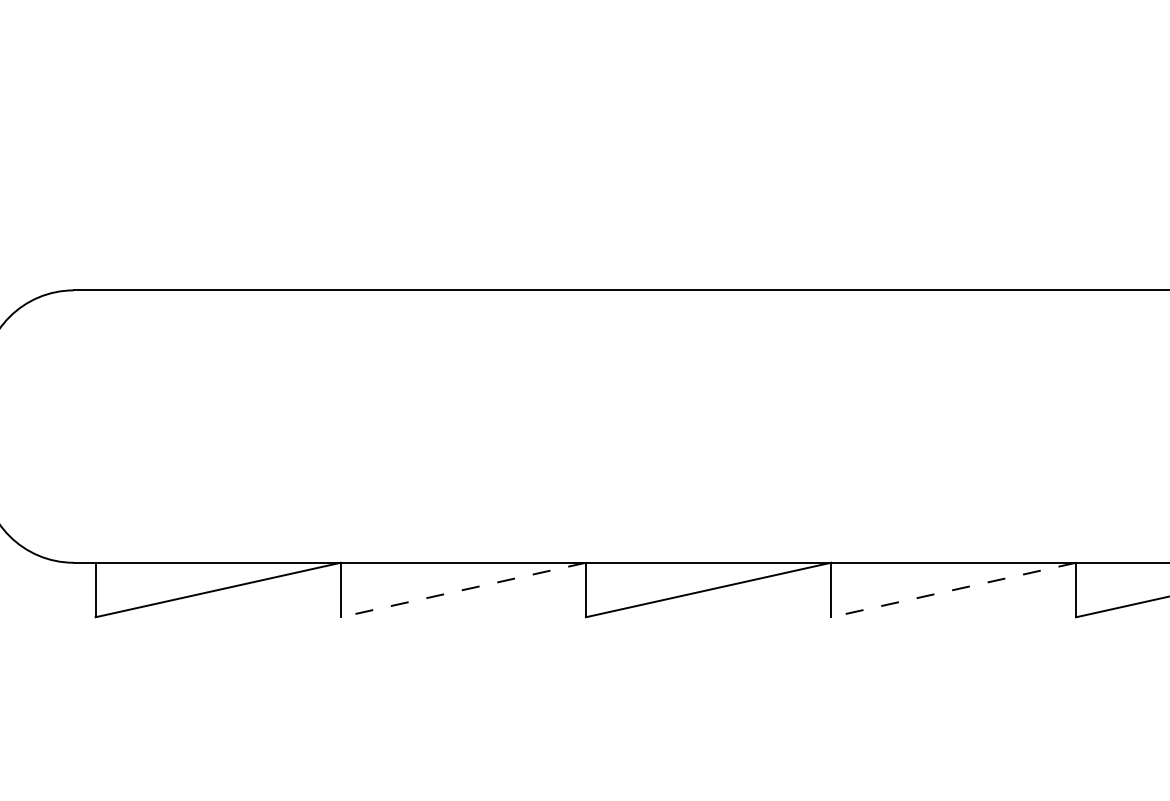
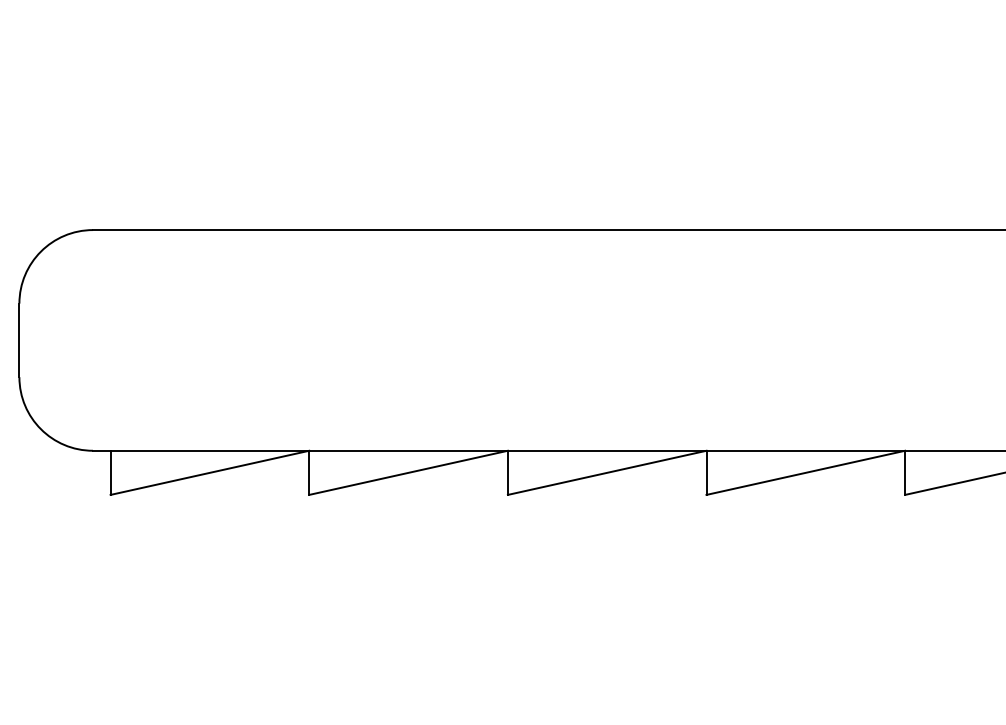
line: (463, 589) -> (408, 472), dashed -> solid
line: (953, 589) -> (805, 472), dashed -> solid

